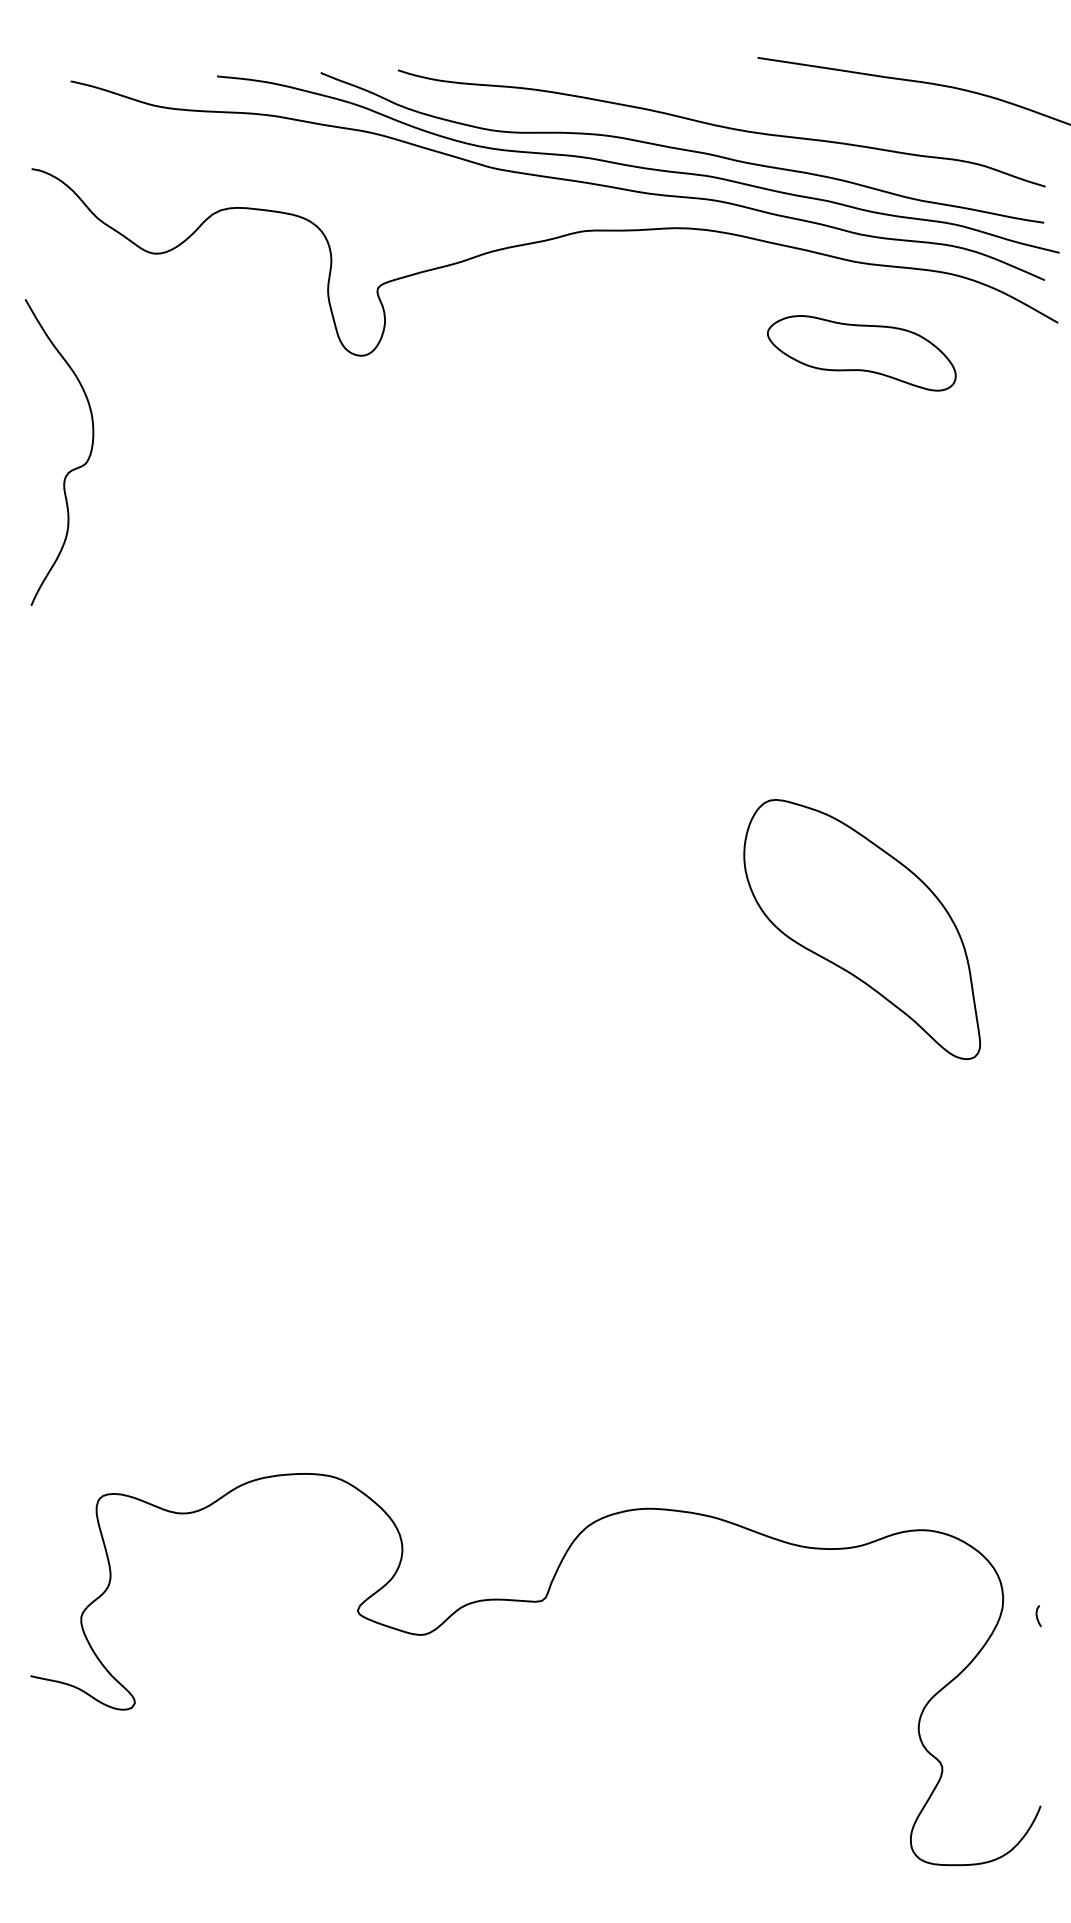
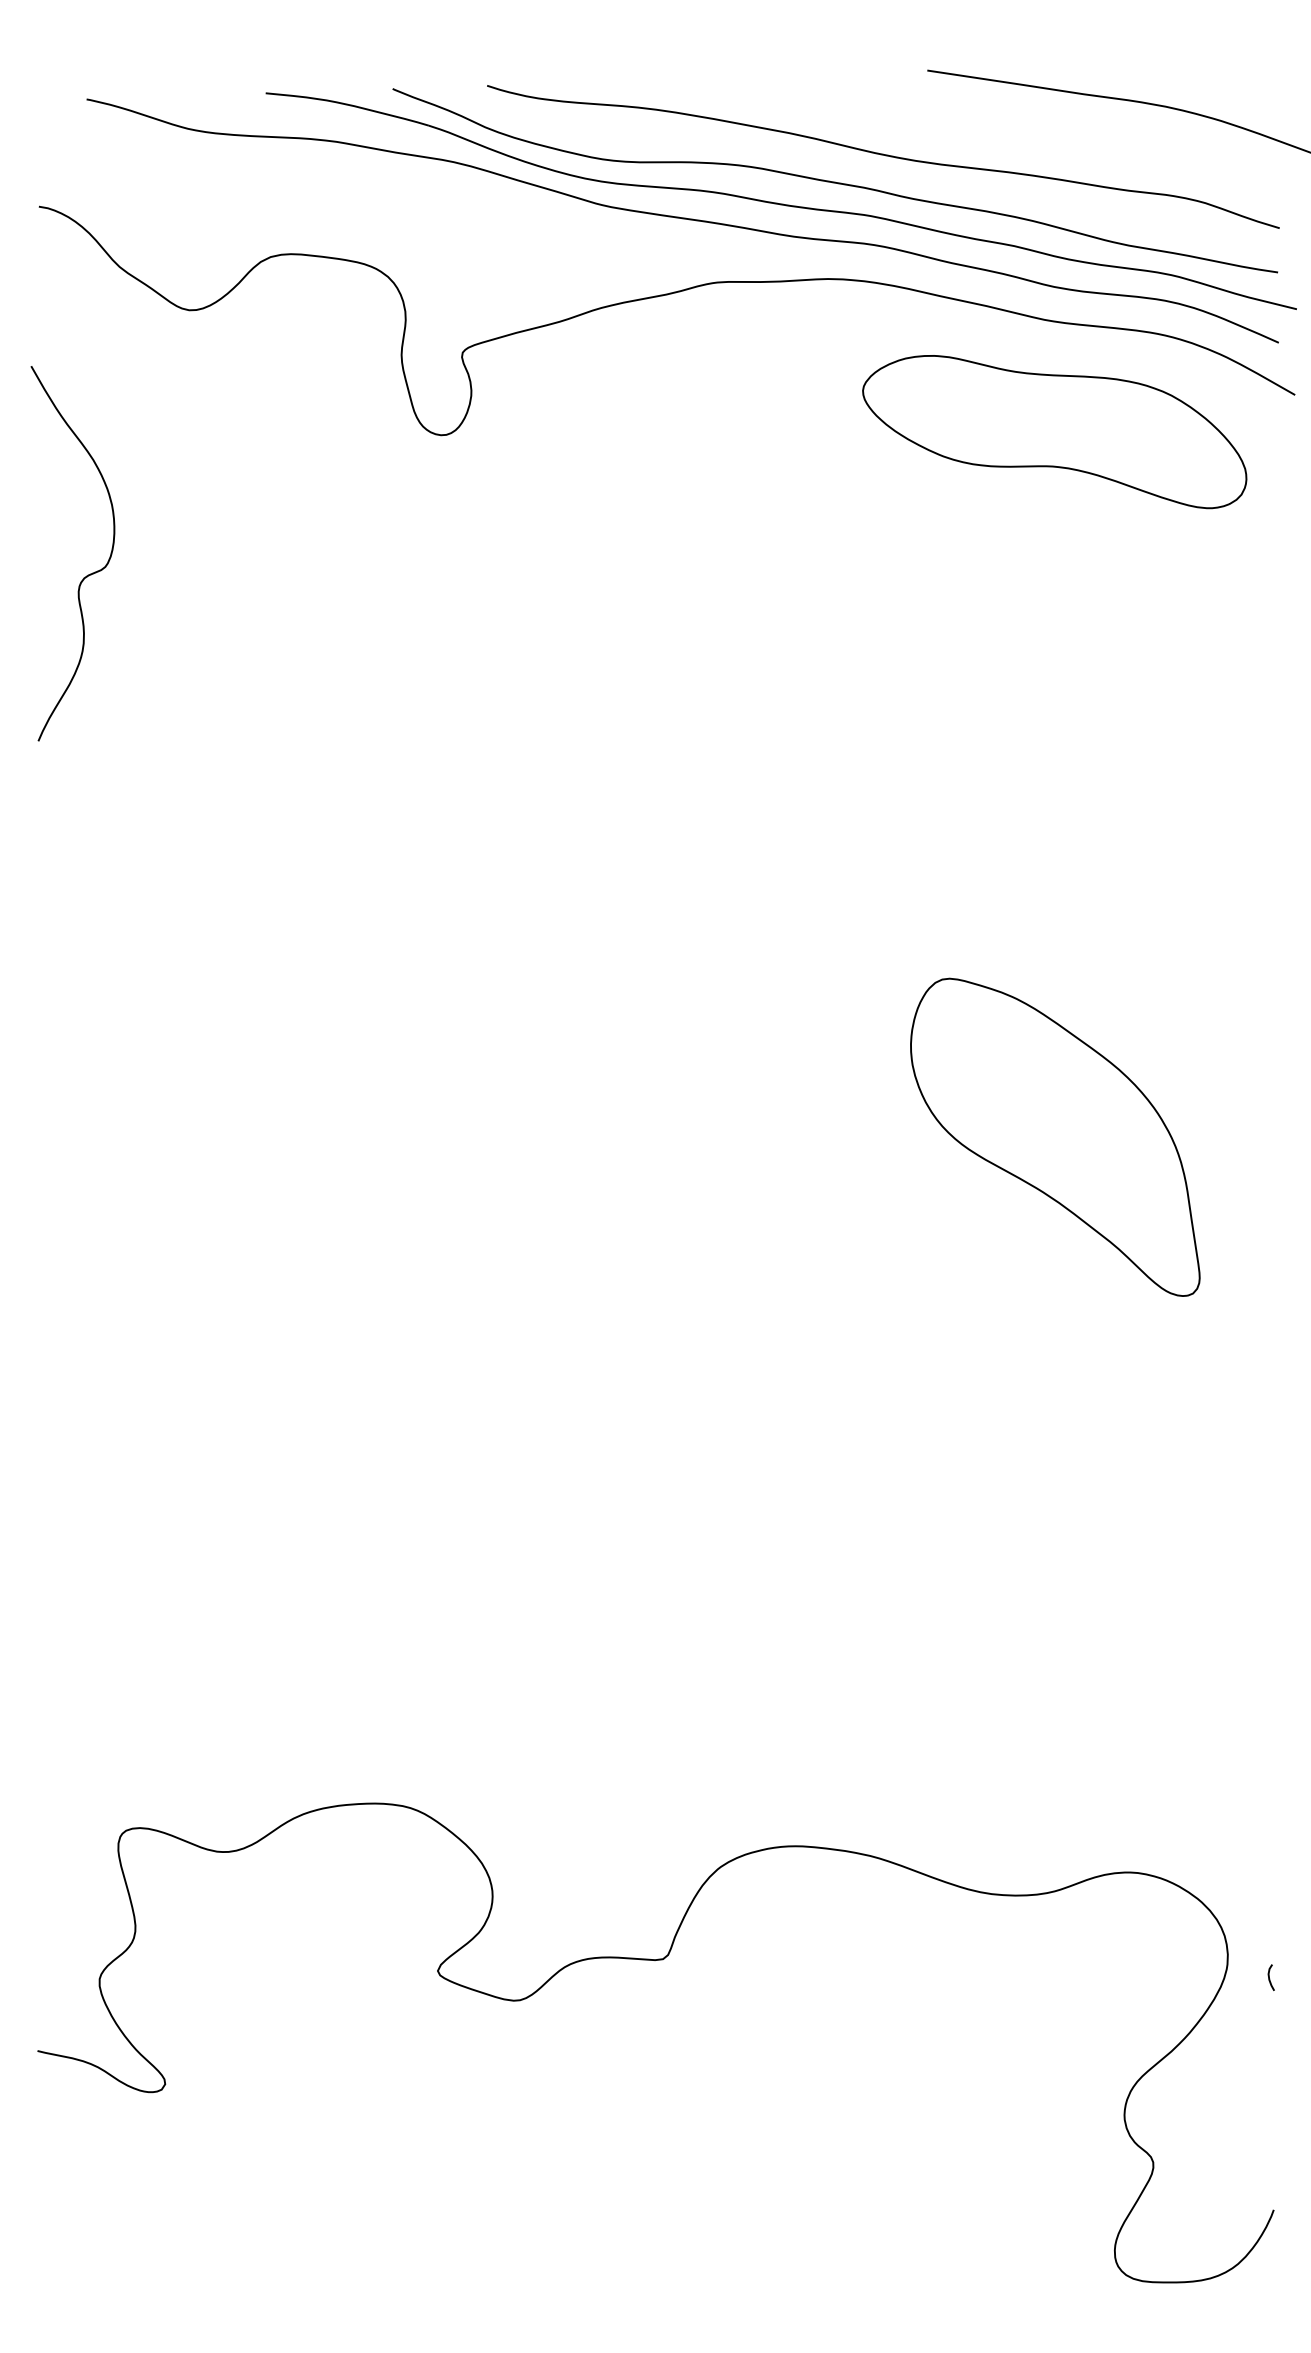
part: (861, 353) -> (1054, 432), size x1.67

